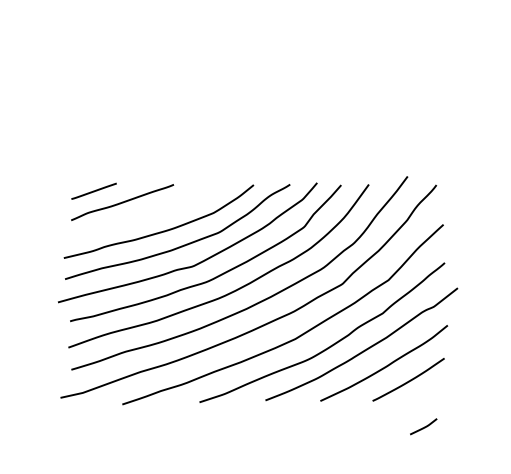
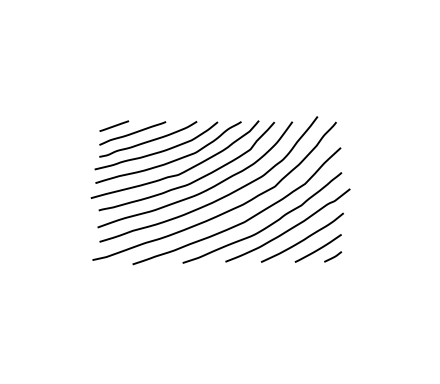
curve: (146, 213) -> (148, 140), added
line: (424, 426) -> (333, 256), moved

